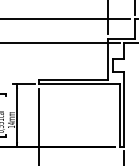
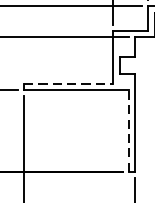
line: (74, 79) -> (69, 84), solid -> dashed
line: (119, 114) -> (128, 129), solid -> dashed

